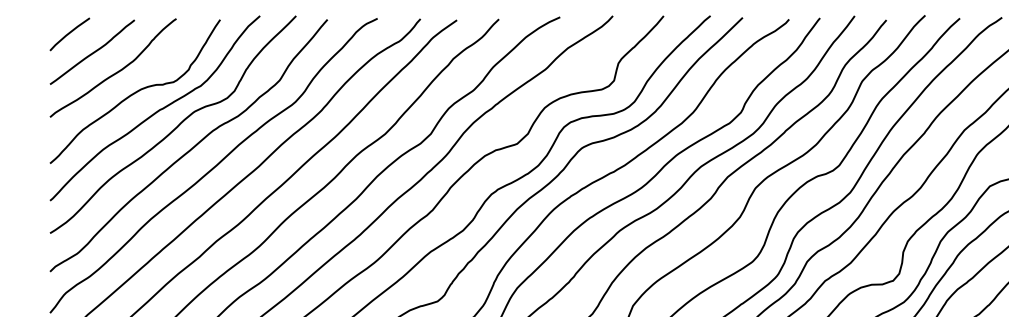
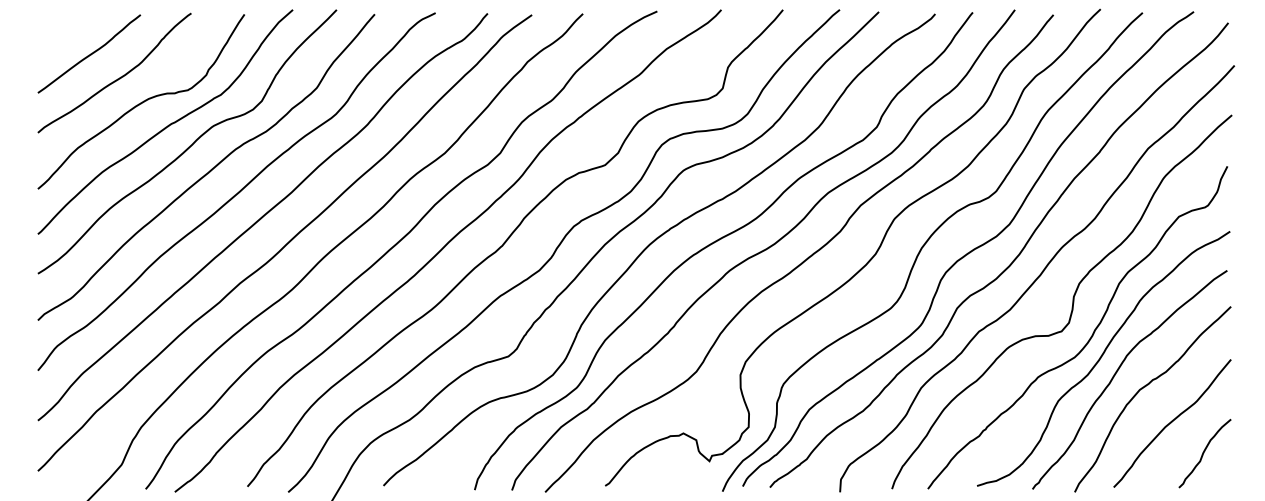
line: (69, 33) -> (61, 31), removed

